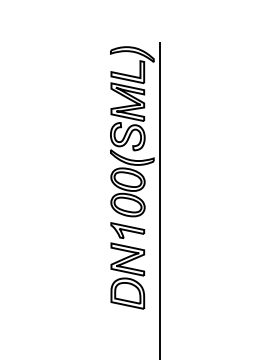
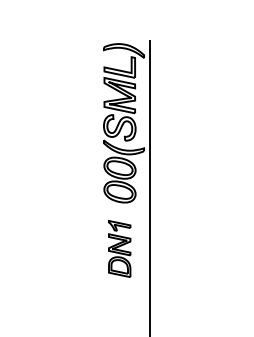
part: (127, 265) -> (119, 248), size x0.7

